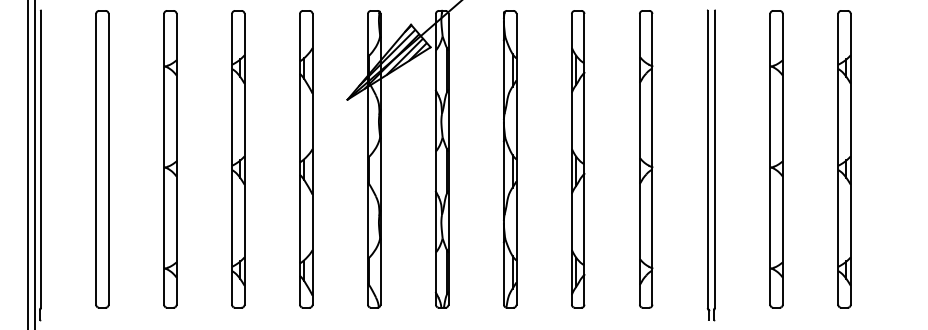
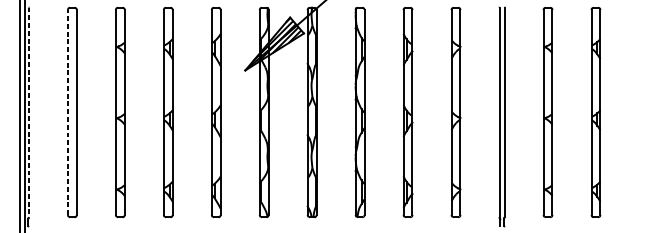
line: (96, 158) -> (68, 111), solid -> dashed
line: (40, 159) -> (28, 112), solid -> dashed

